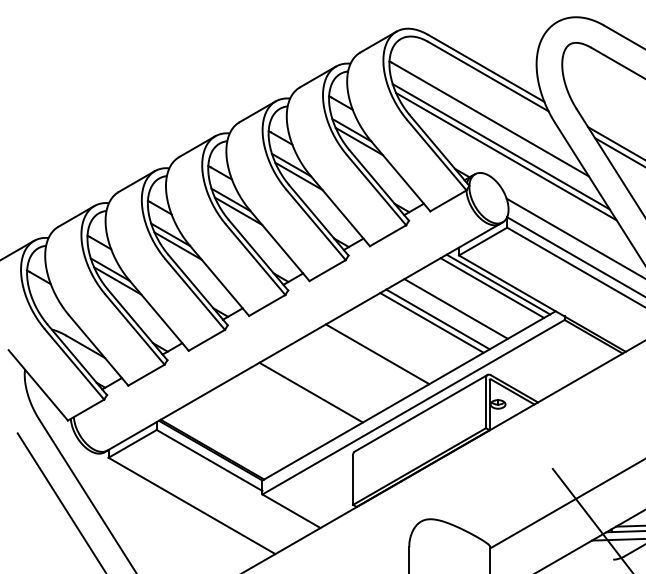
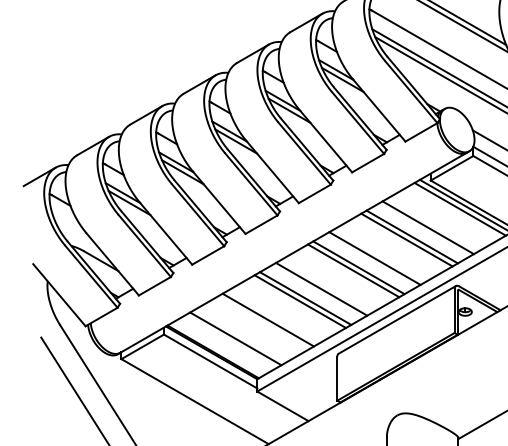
line: (395, 343) -> (374, 258), added
line: (371, 357) -> (353, 270), added
line: (335, 378) -> (321, 289), added
line: (316, 389) -> (304, 298), added
line: (274, 413) -> (267, 320), added
line: (237, 434) -> (235, 338), added

